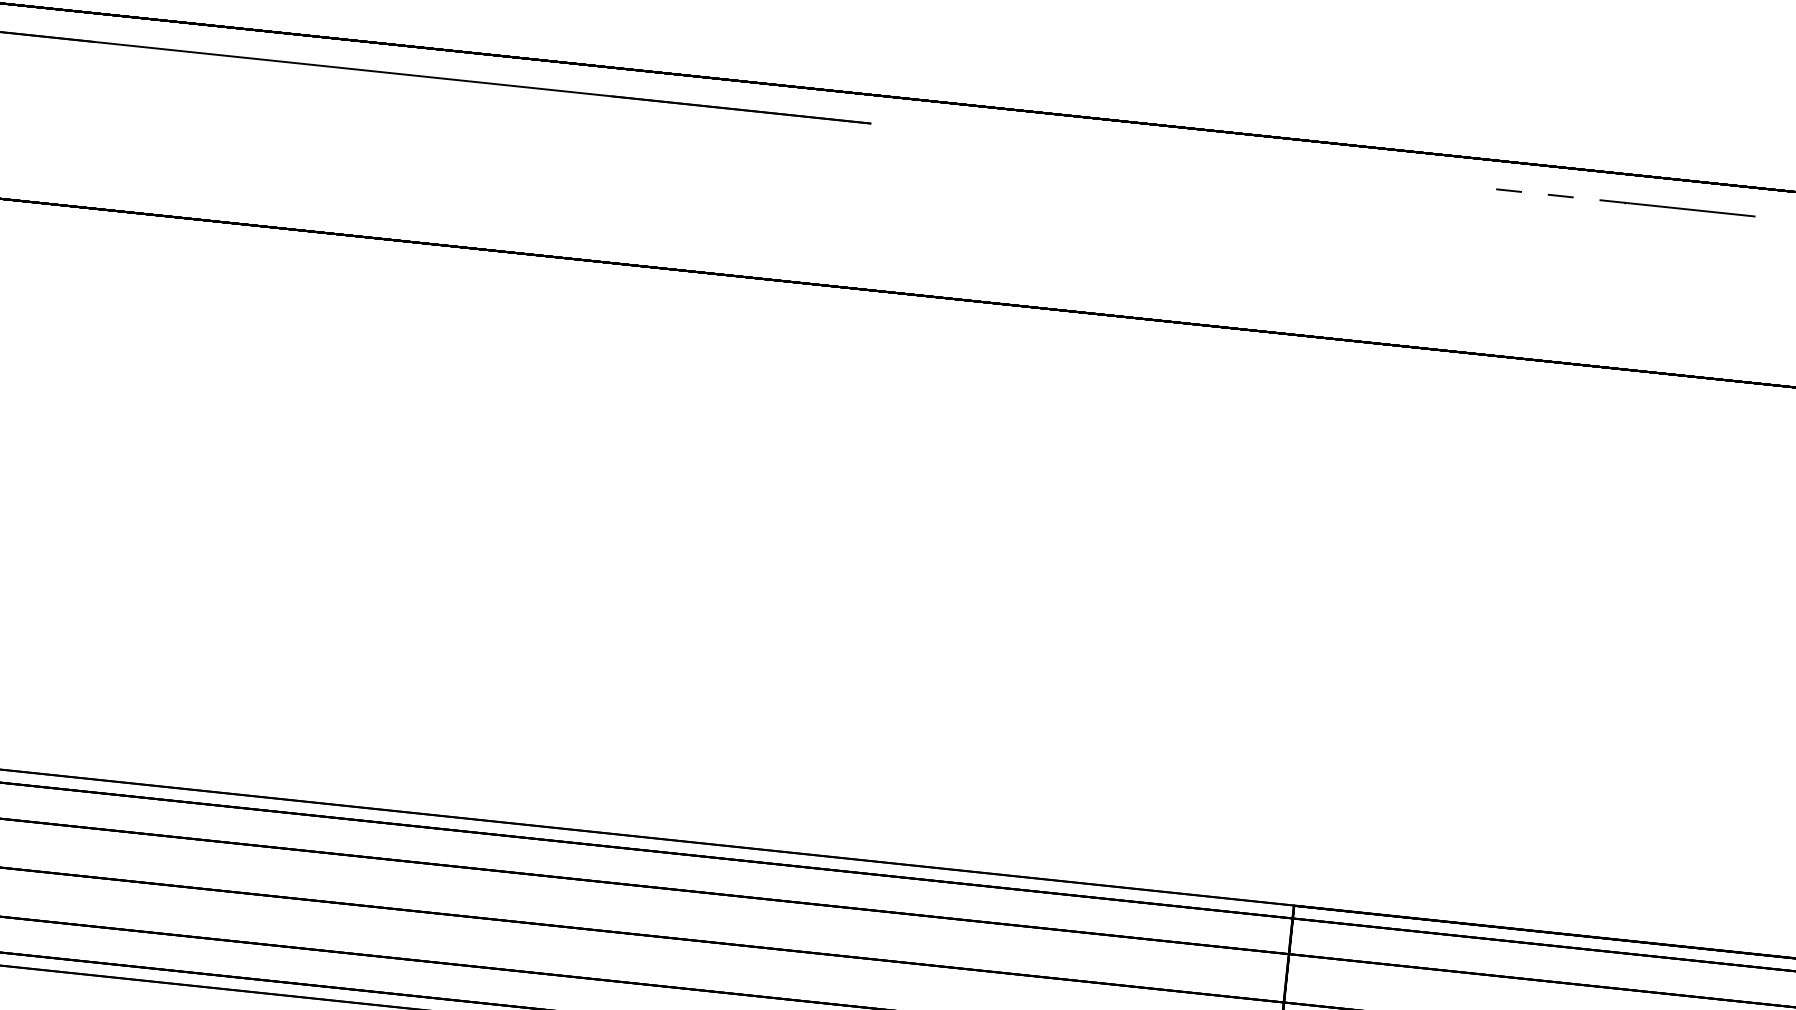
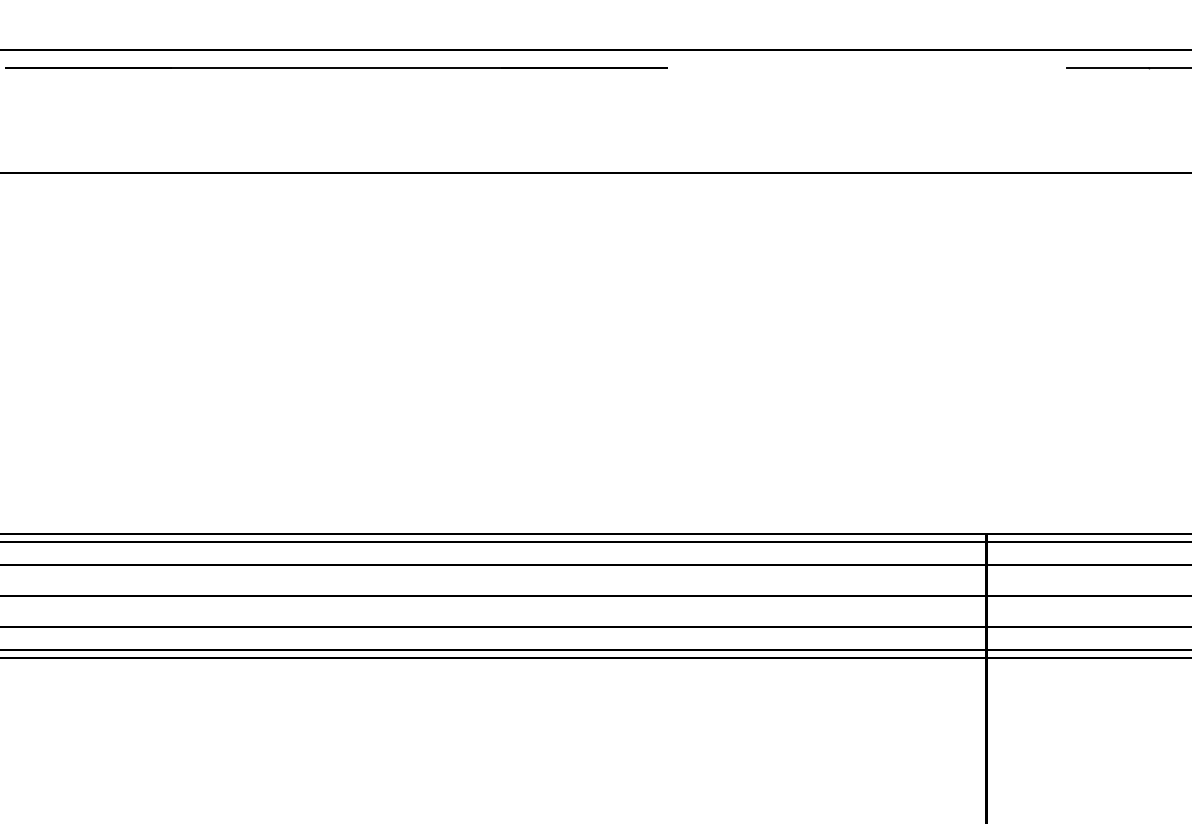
line: (1560, 195) -> (1107, 67), dashed -> solid

